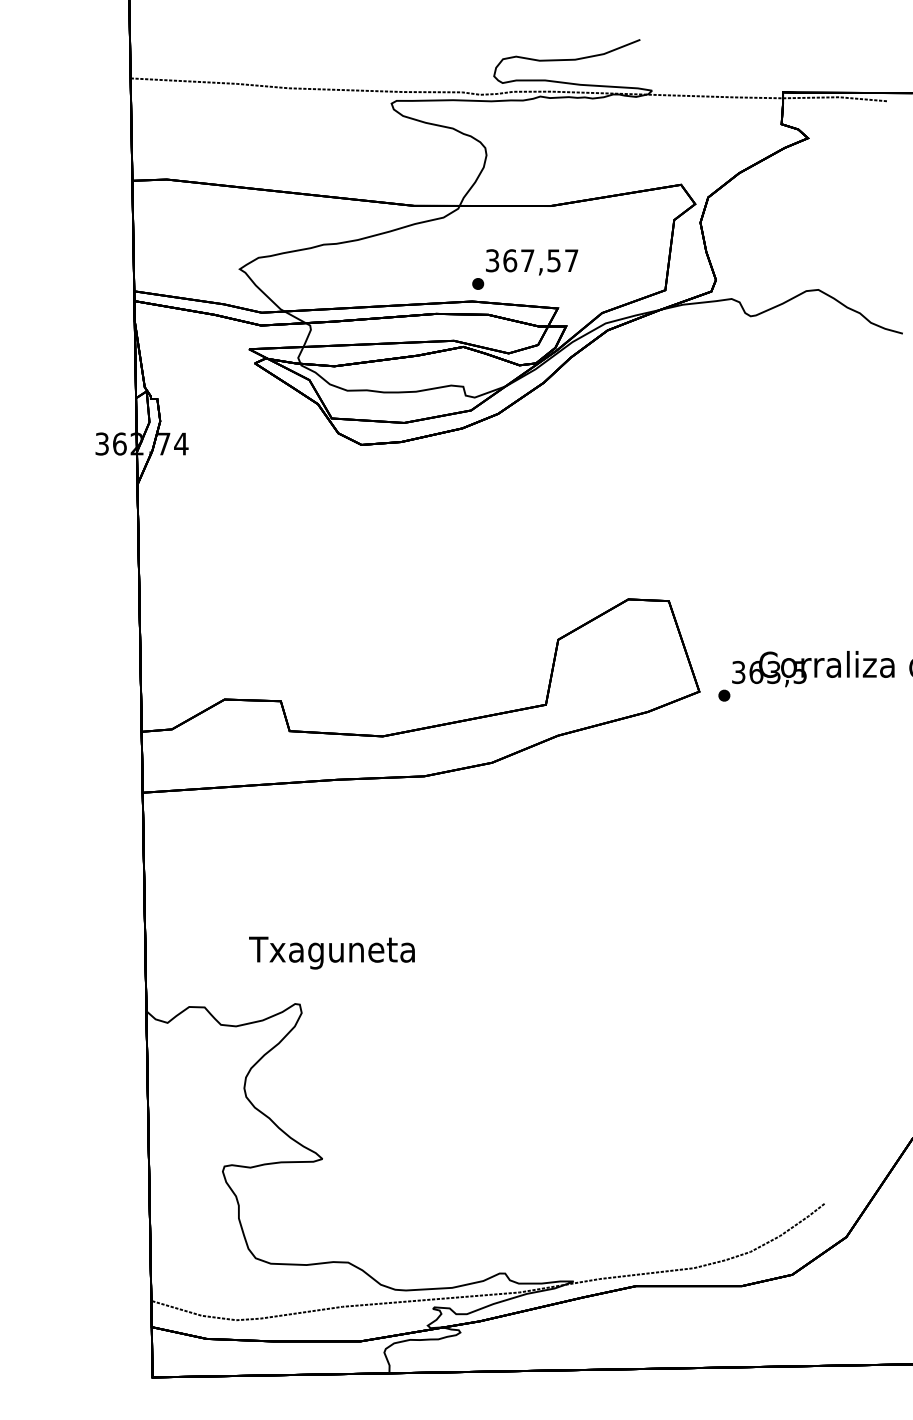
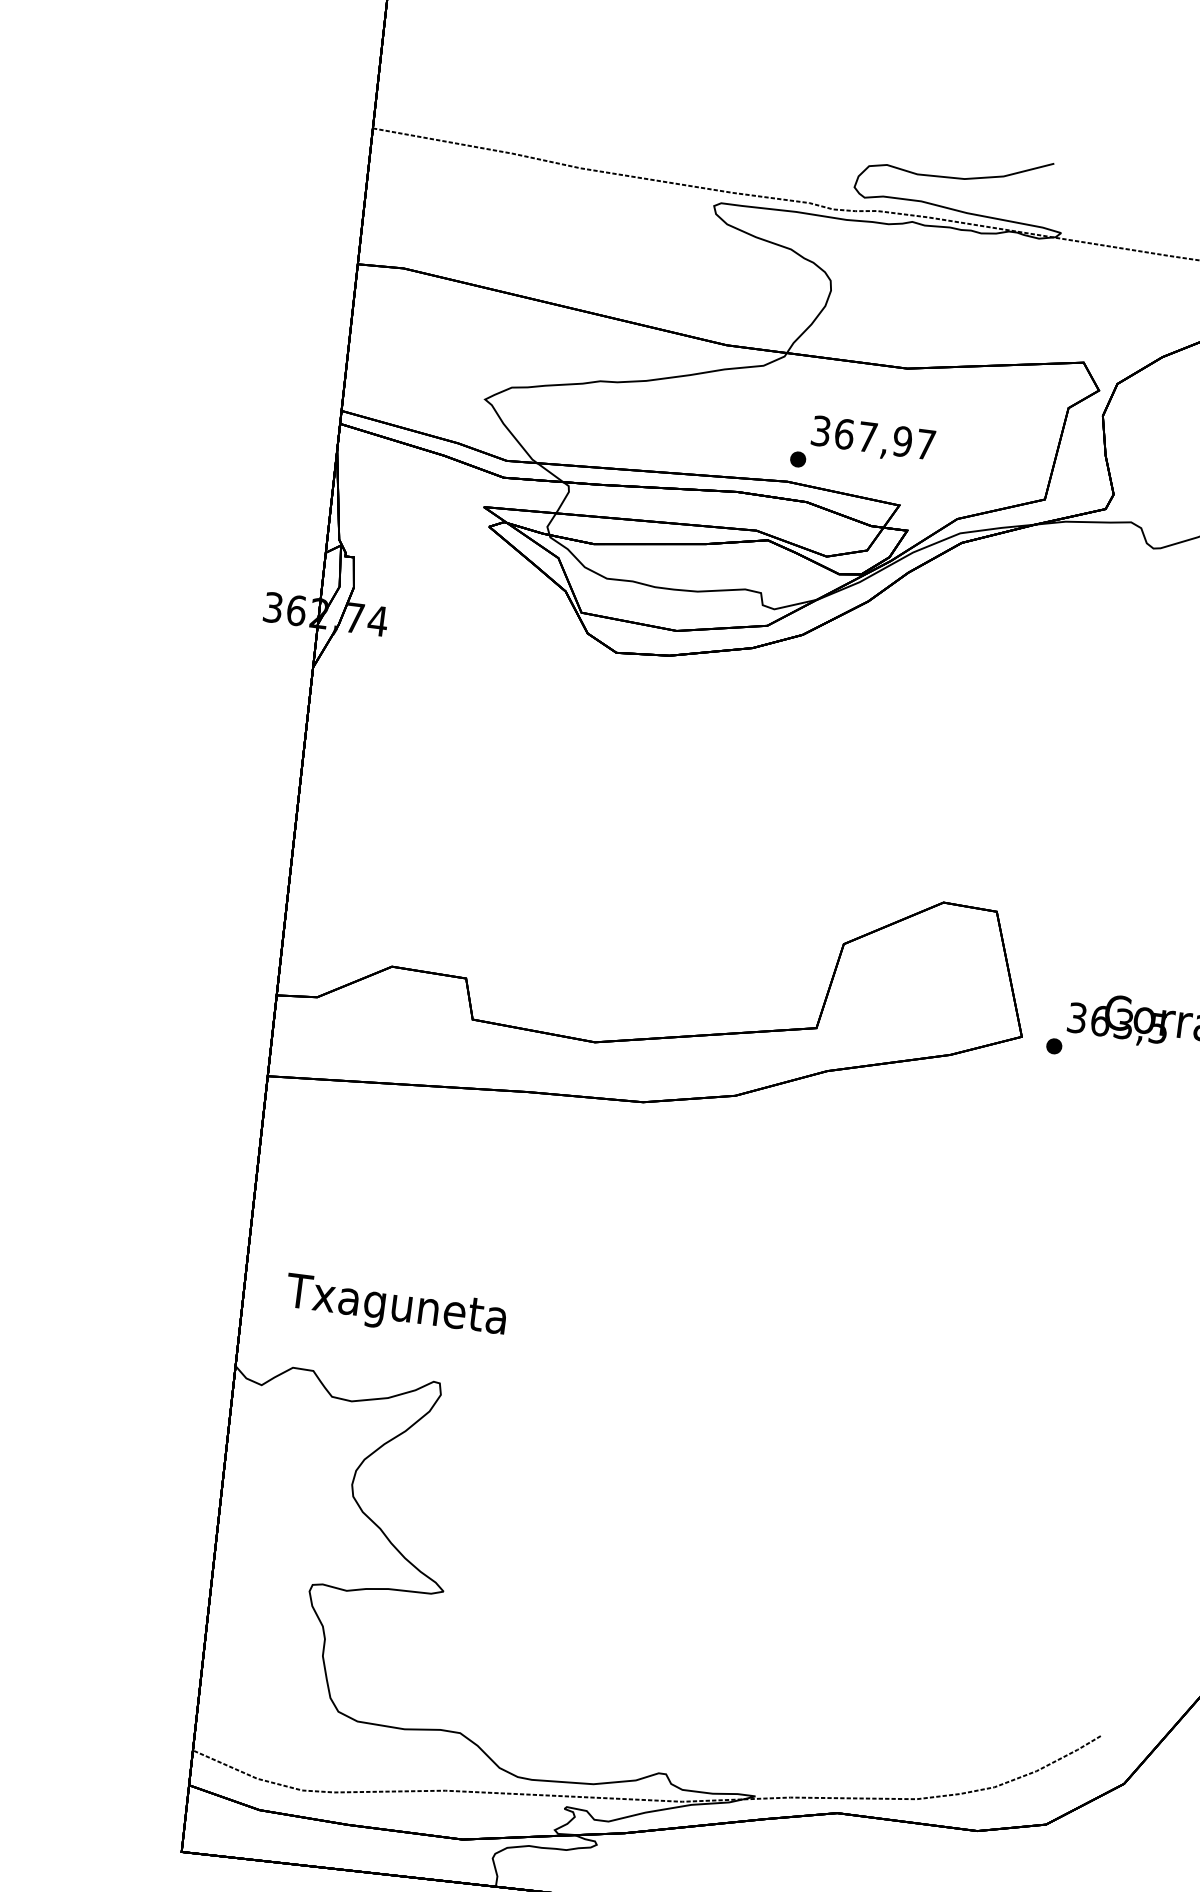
text: (553, 260) -> (901, 441), 367,57 -> 367,97
text: (331, 952) -> (395, 1307), moved

